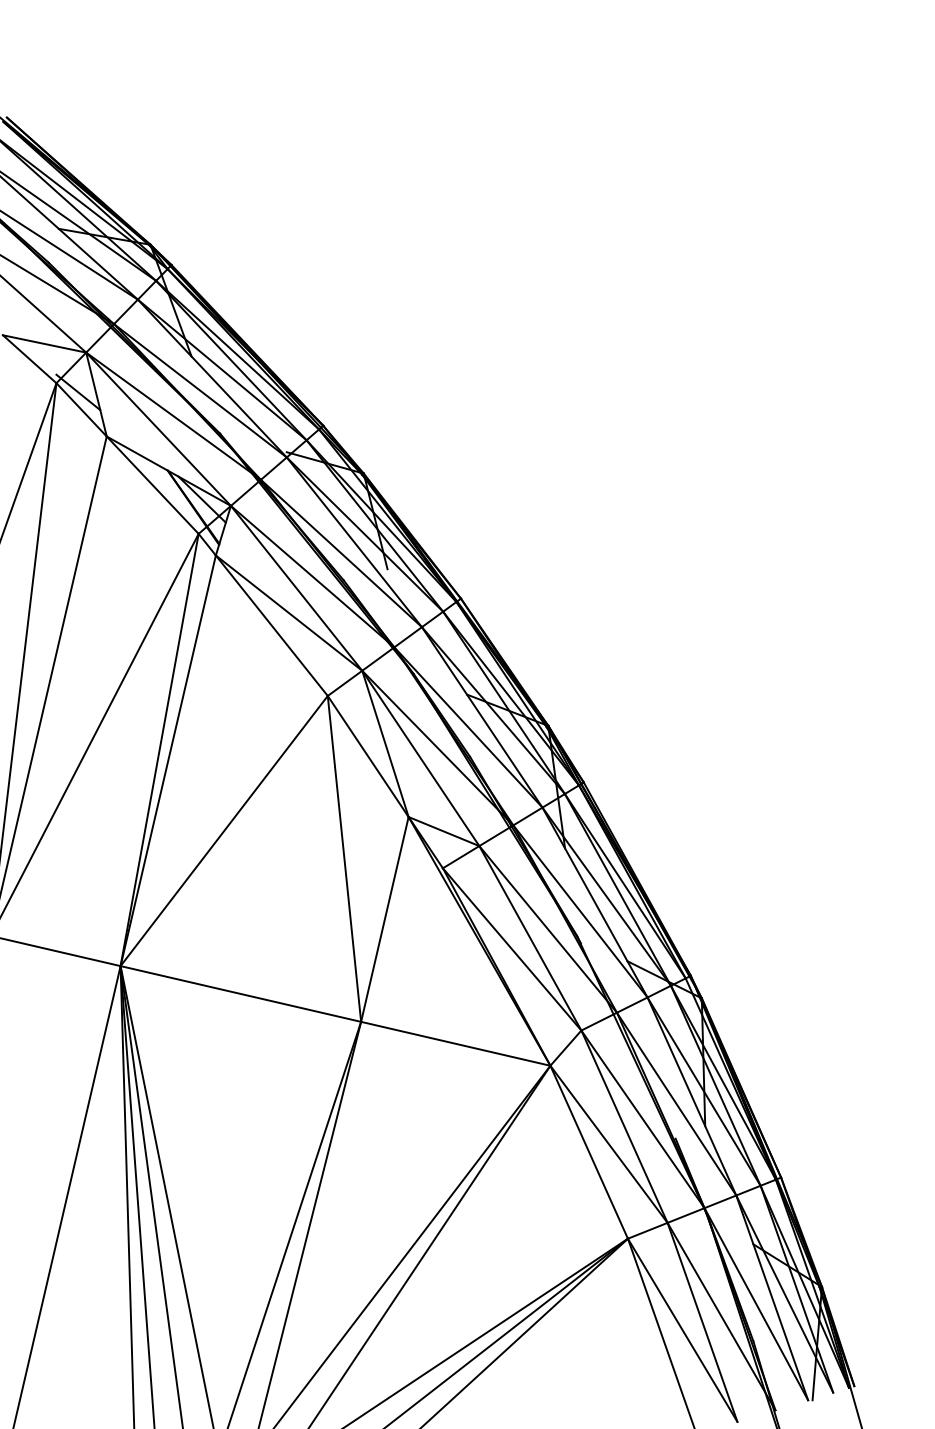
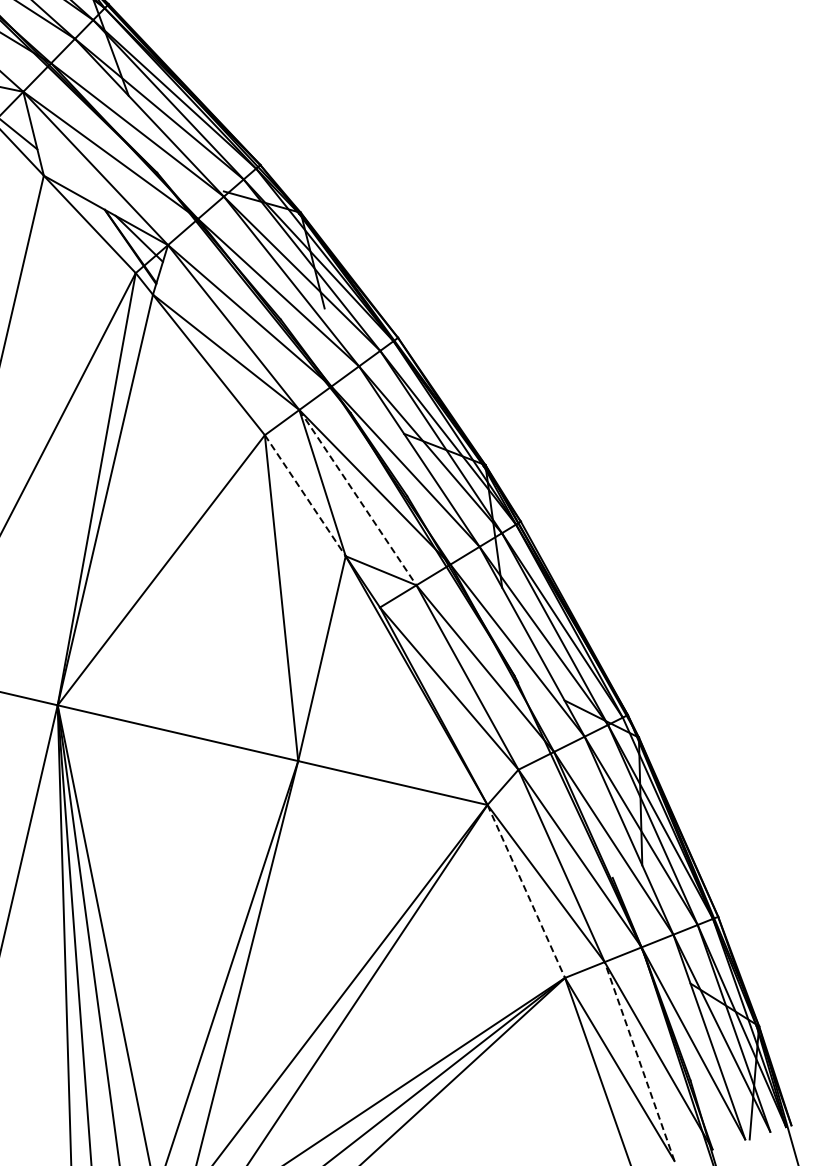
line: (368, 756) -> (305, 495), solid -> dashed
line: (421, 758) -> (358, 497), solid -> dashed
line: (589, 1152) -> (526, 891), solid -> dashed
line: (702, 1321) -> (639, 1060), solid -> dashed

